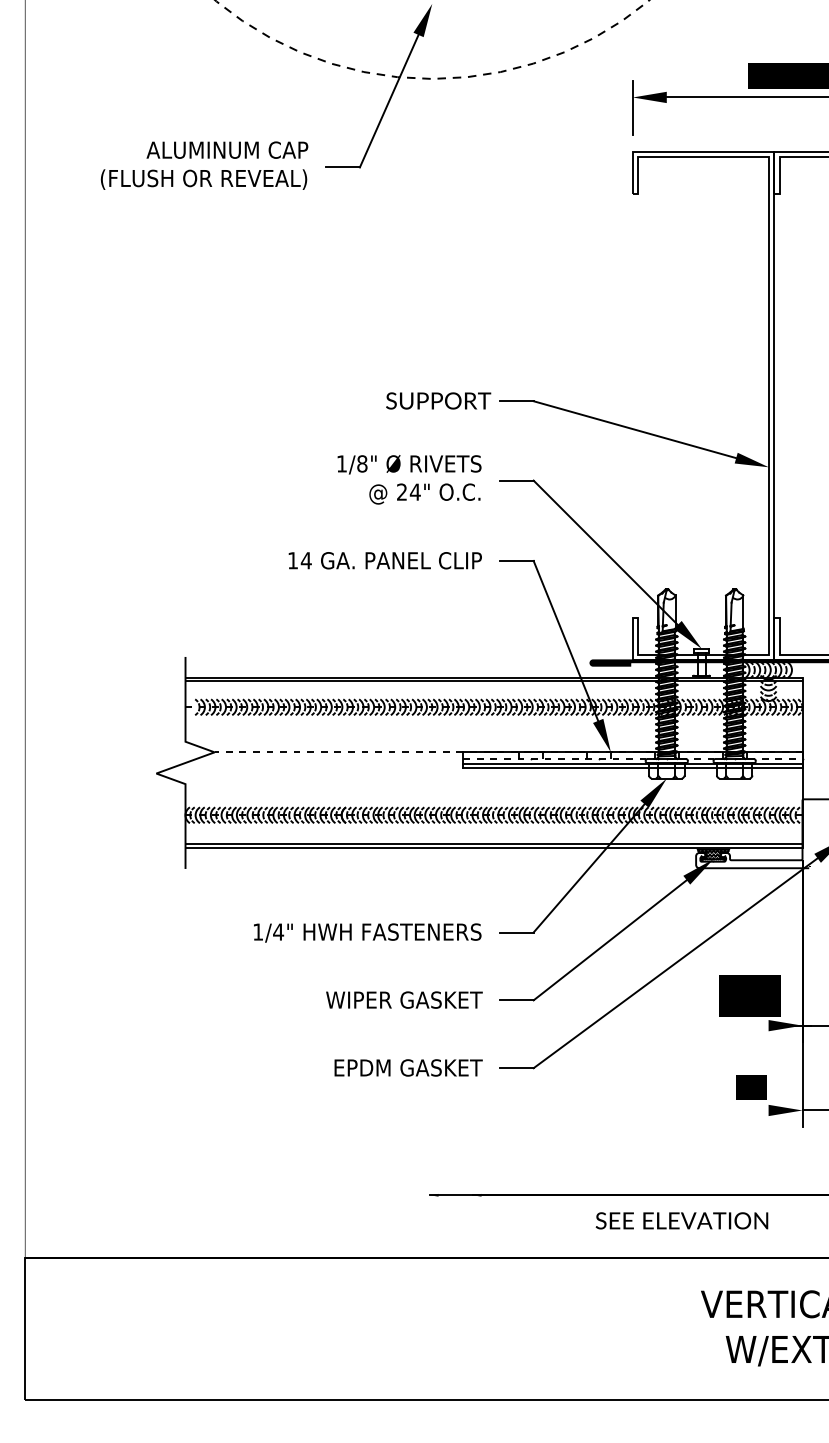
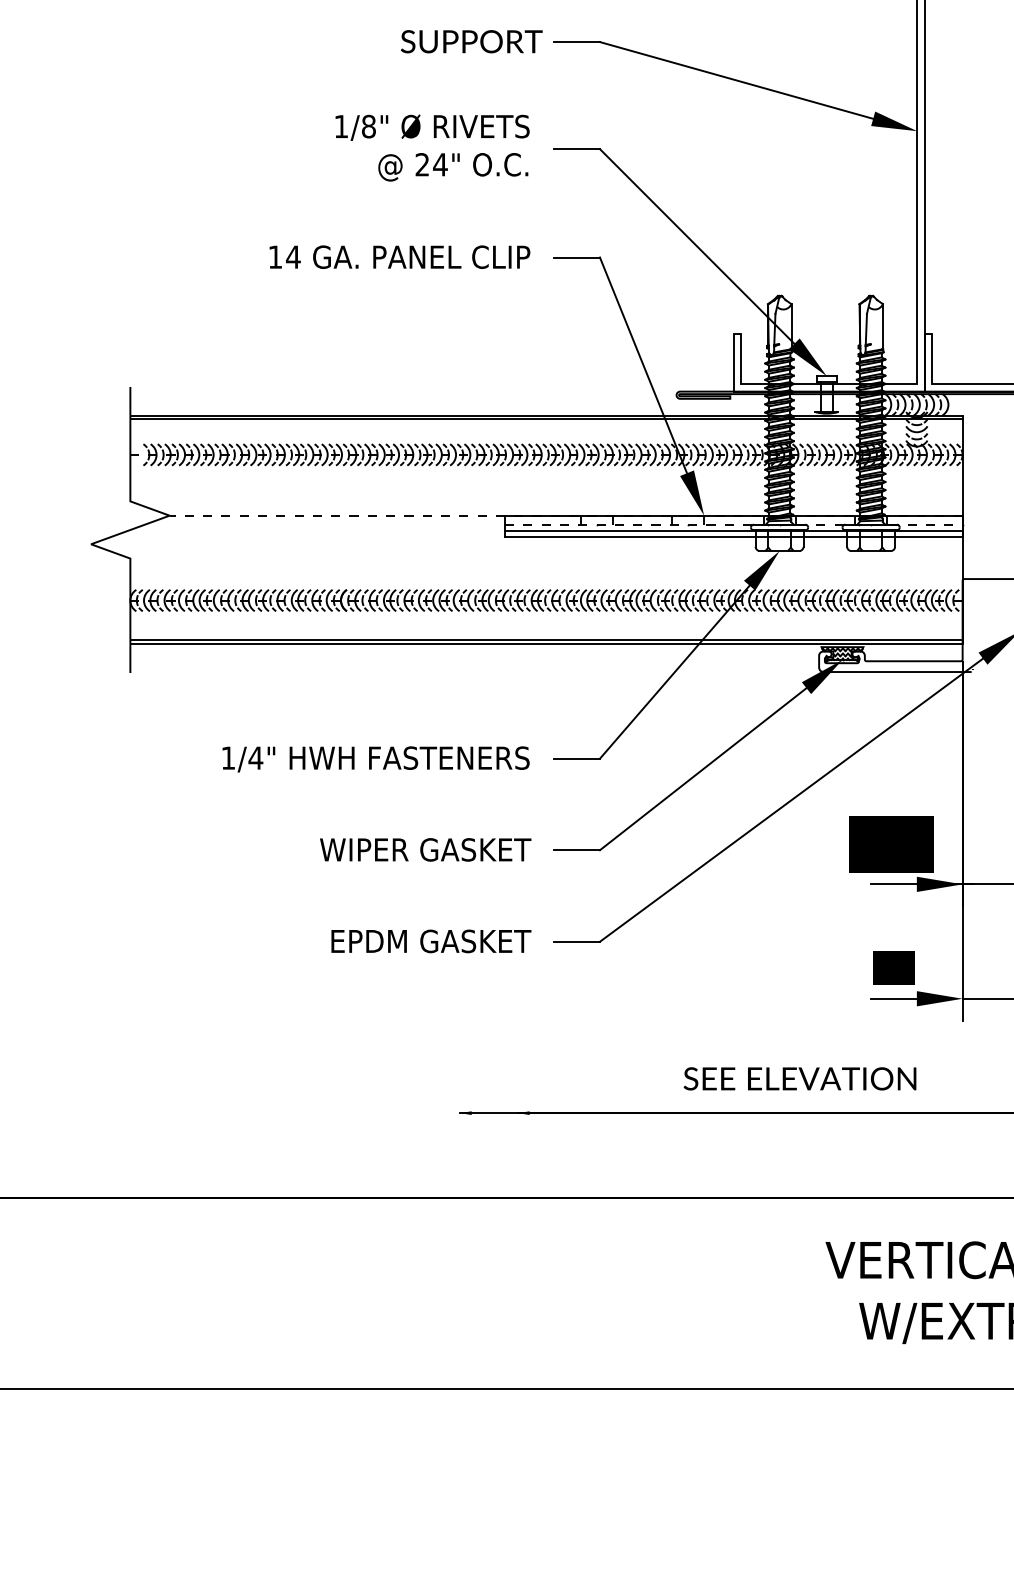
line: (751, 1025) -> (893, 884), added
line: (751, 1110) -> (893, 998), added
text: (681, 1220) -> (799, 1078), moved

